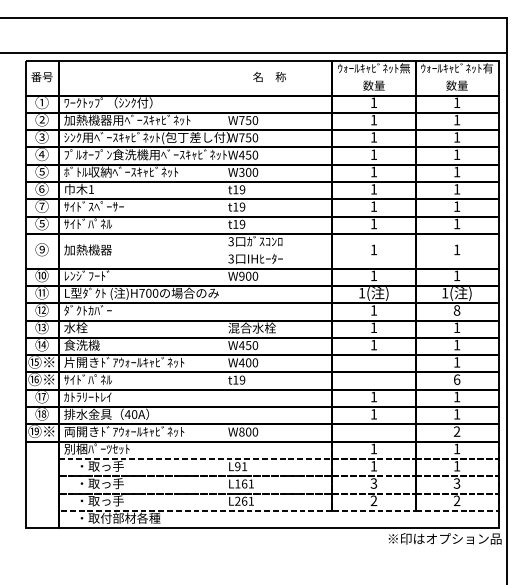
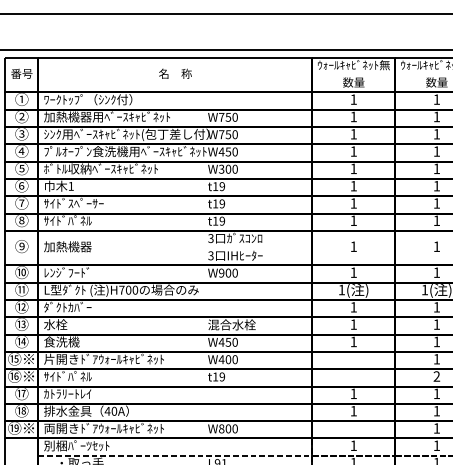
text: (269, 77) -> (175, 74), moved
text: (41, 222) -> (21, 219), ⑤ -> ⑧
text: (456, 310) -> (436, 307), 8 -> 1
text: (456, 379) -> (436, 376), 6 -> 2
text: (456, 431) -> (436, 428), 2 -> 1

